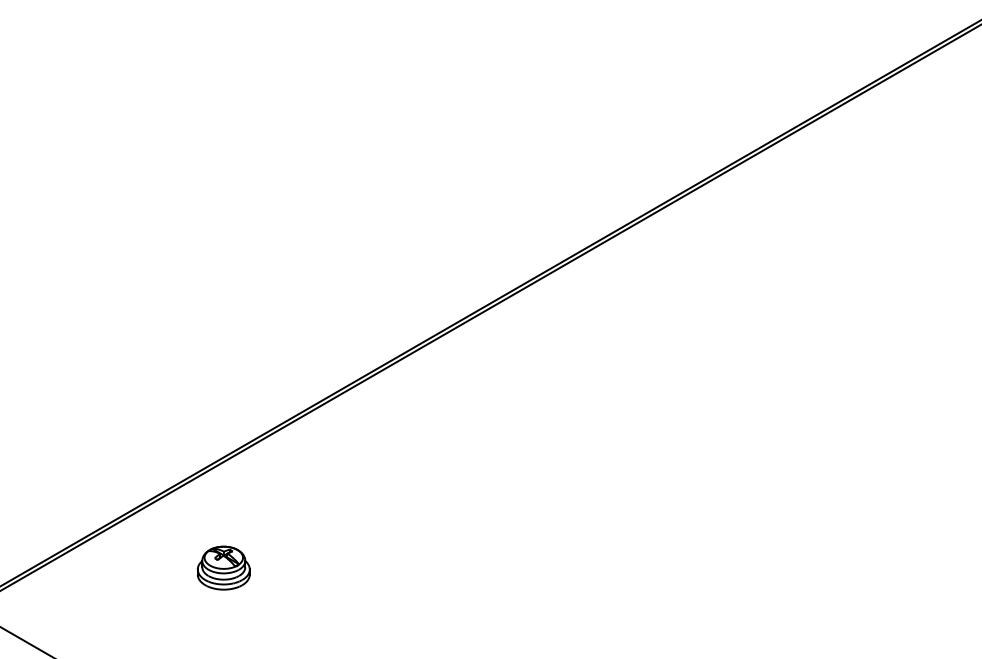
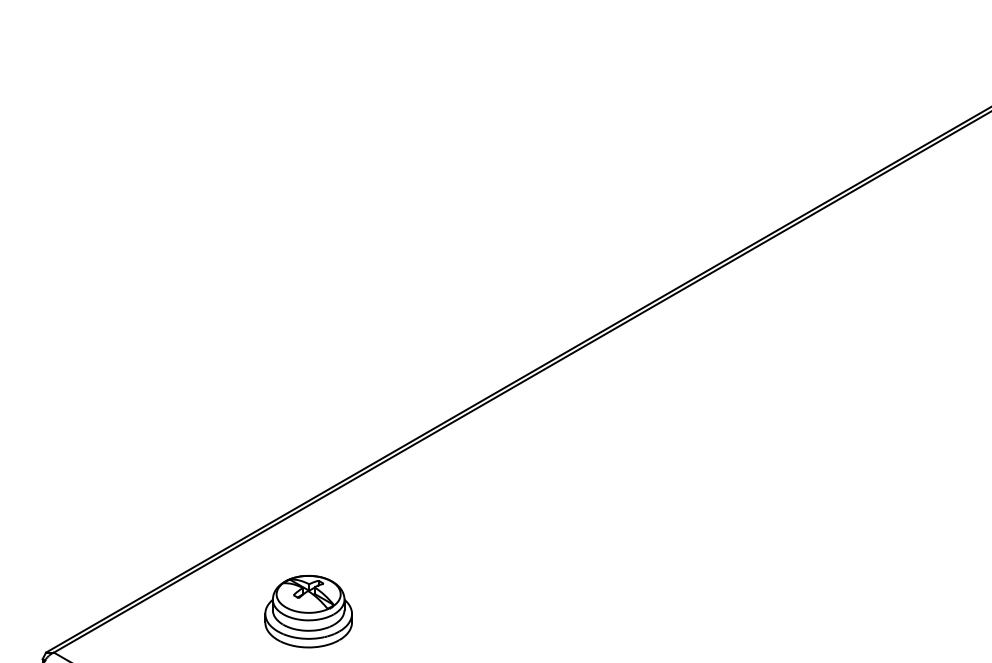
part: (223, 567) -> (308, 611), size x1.67

